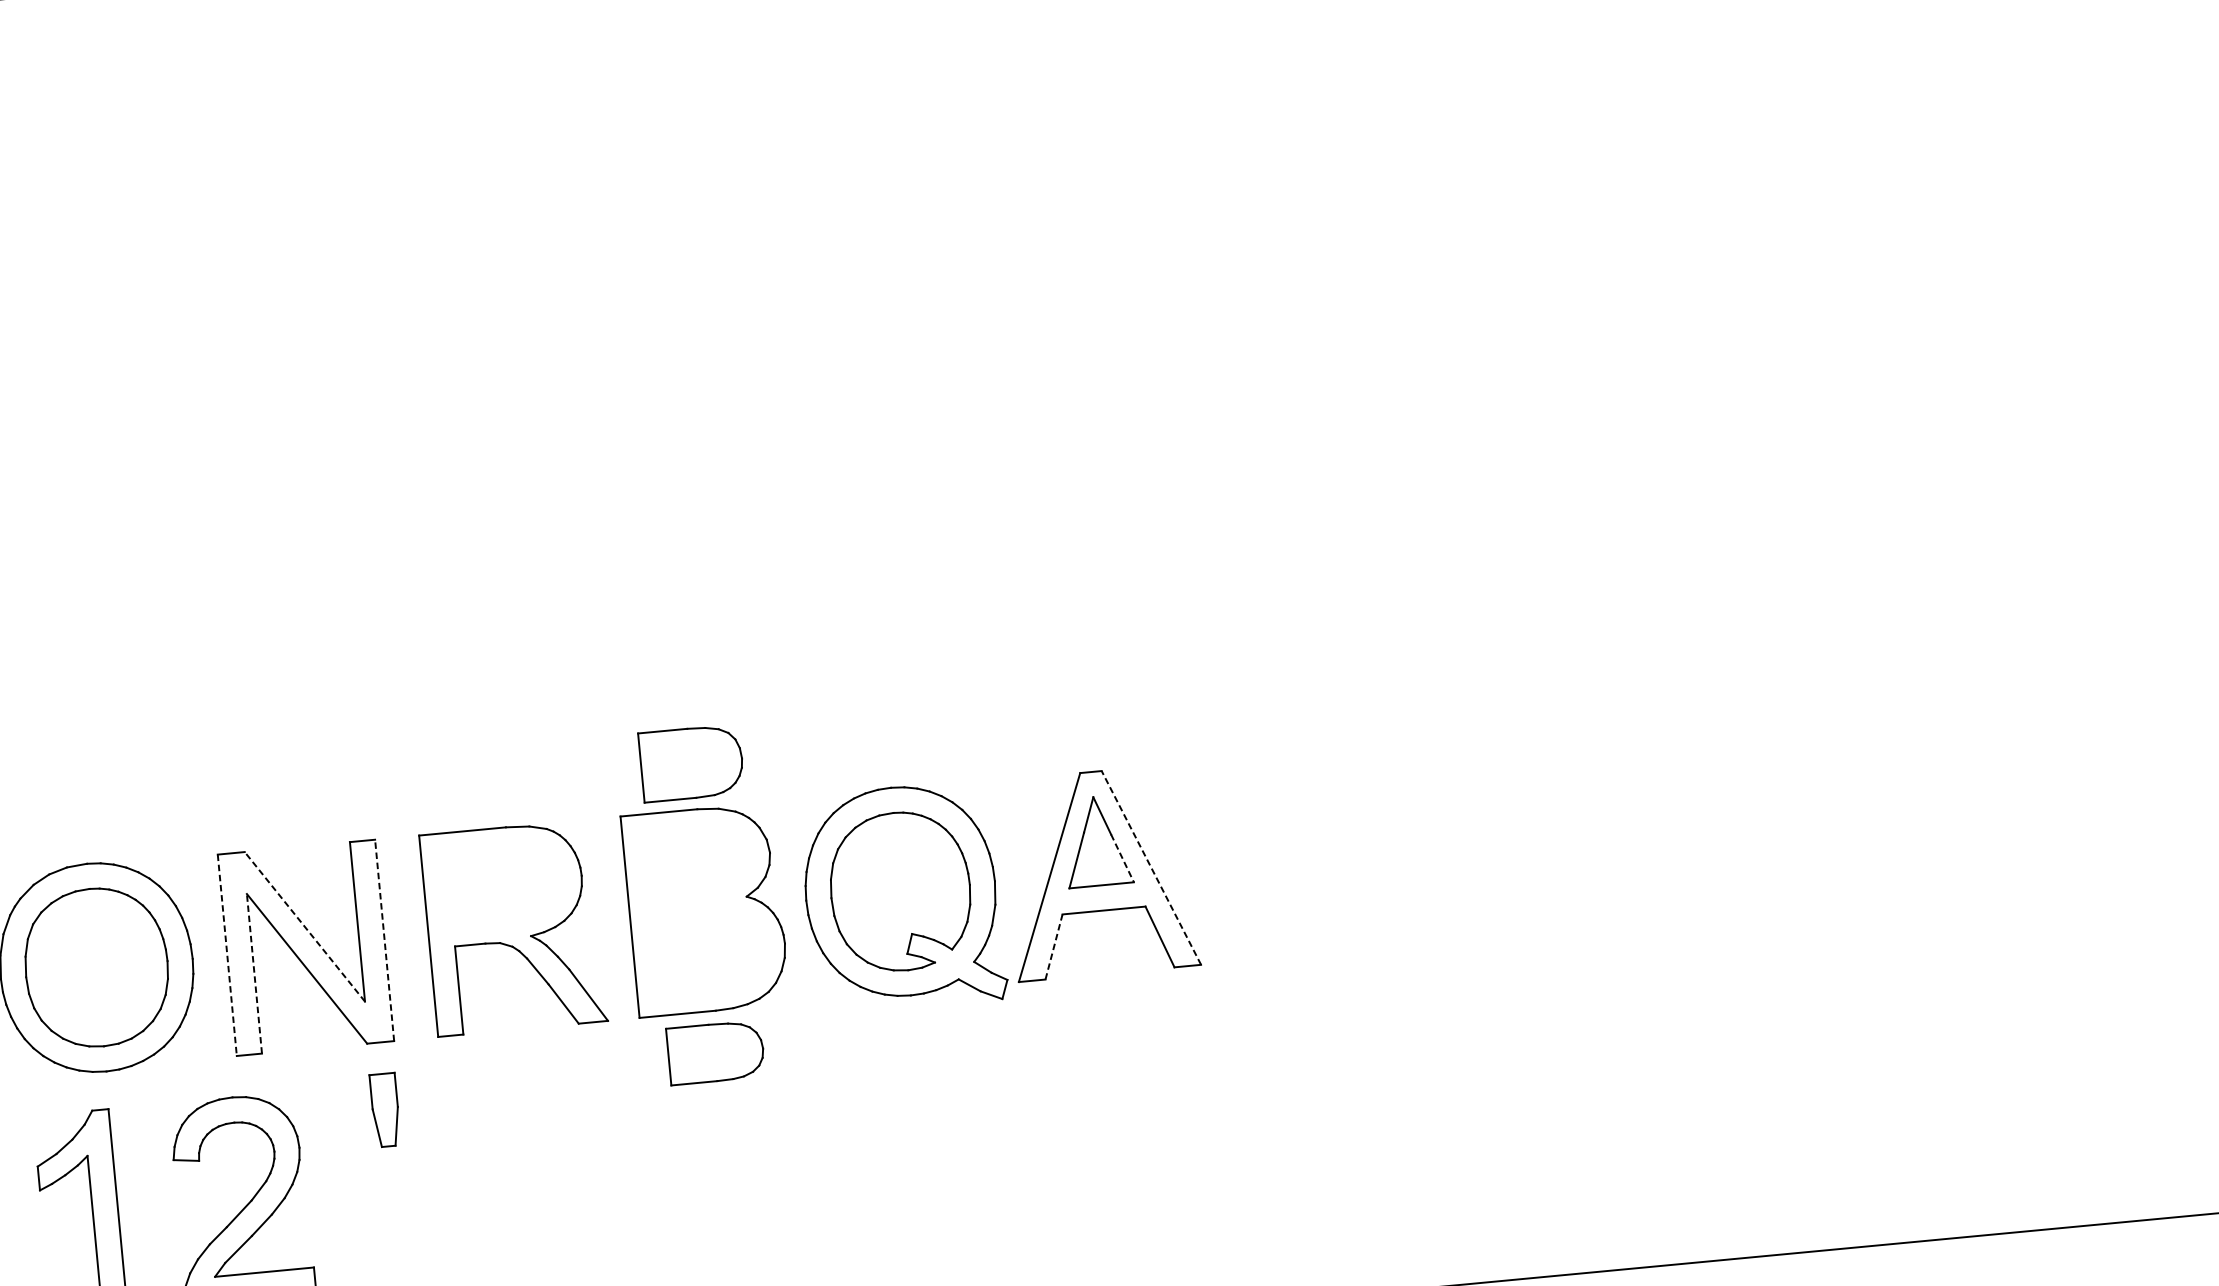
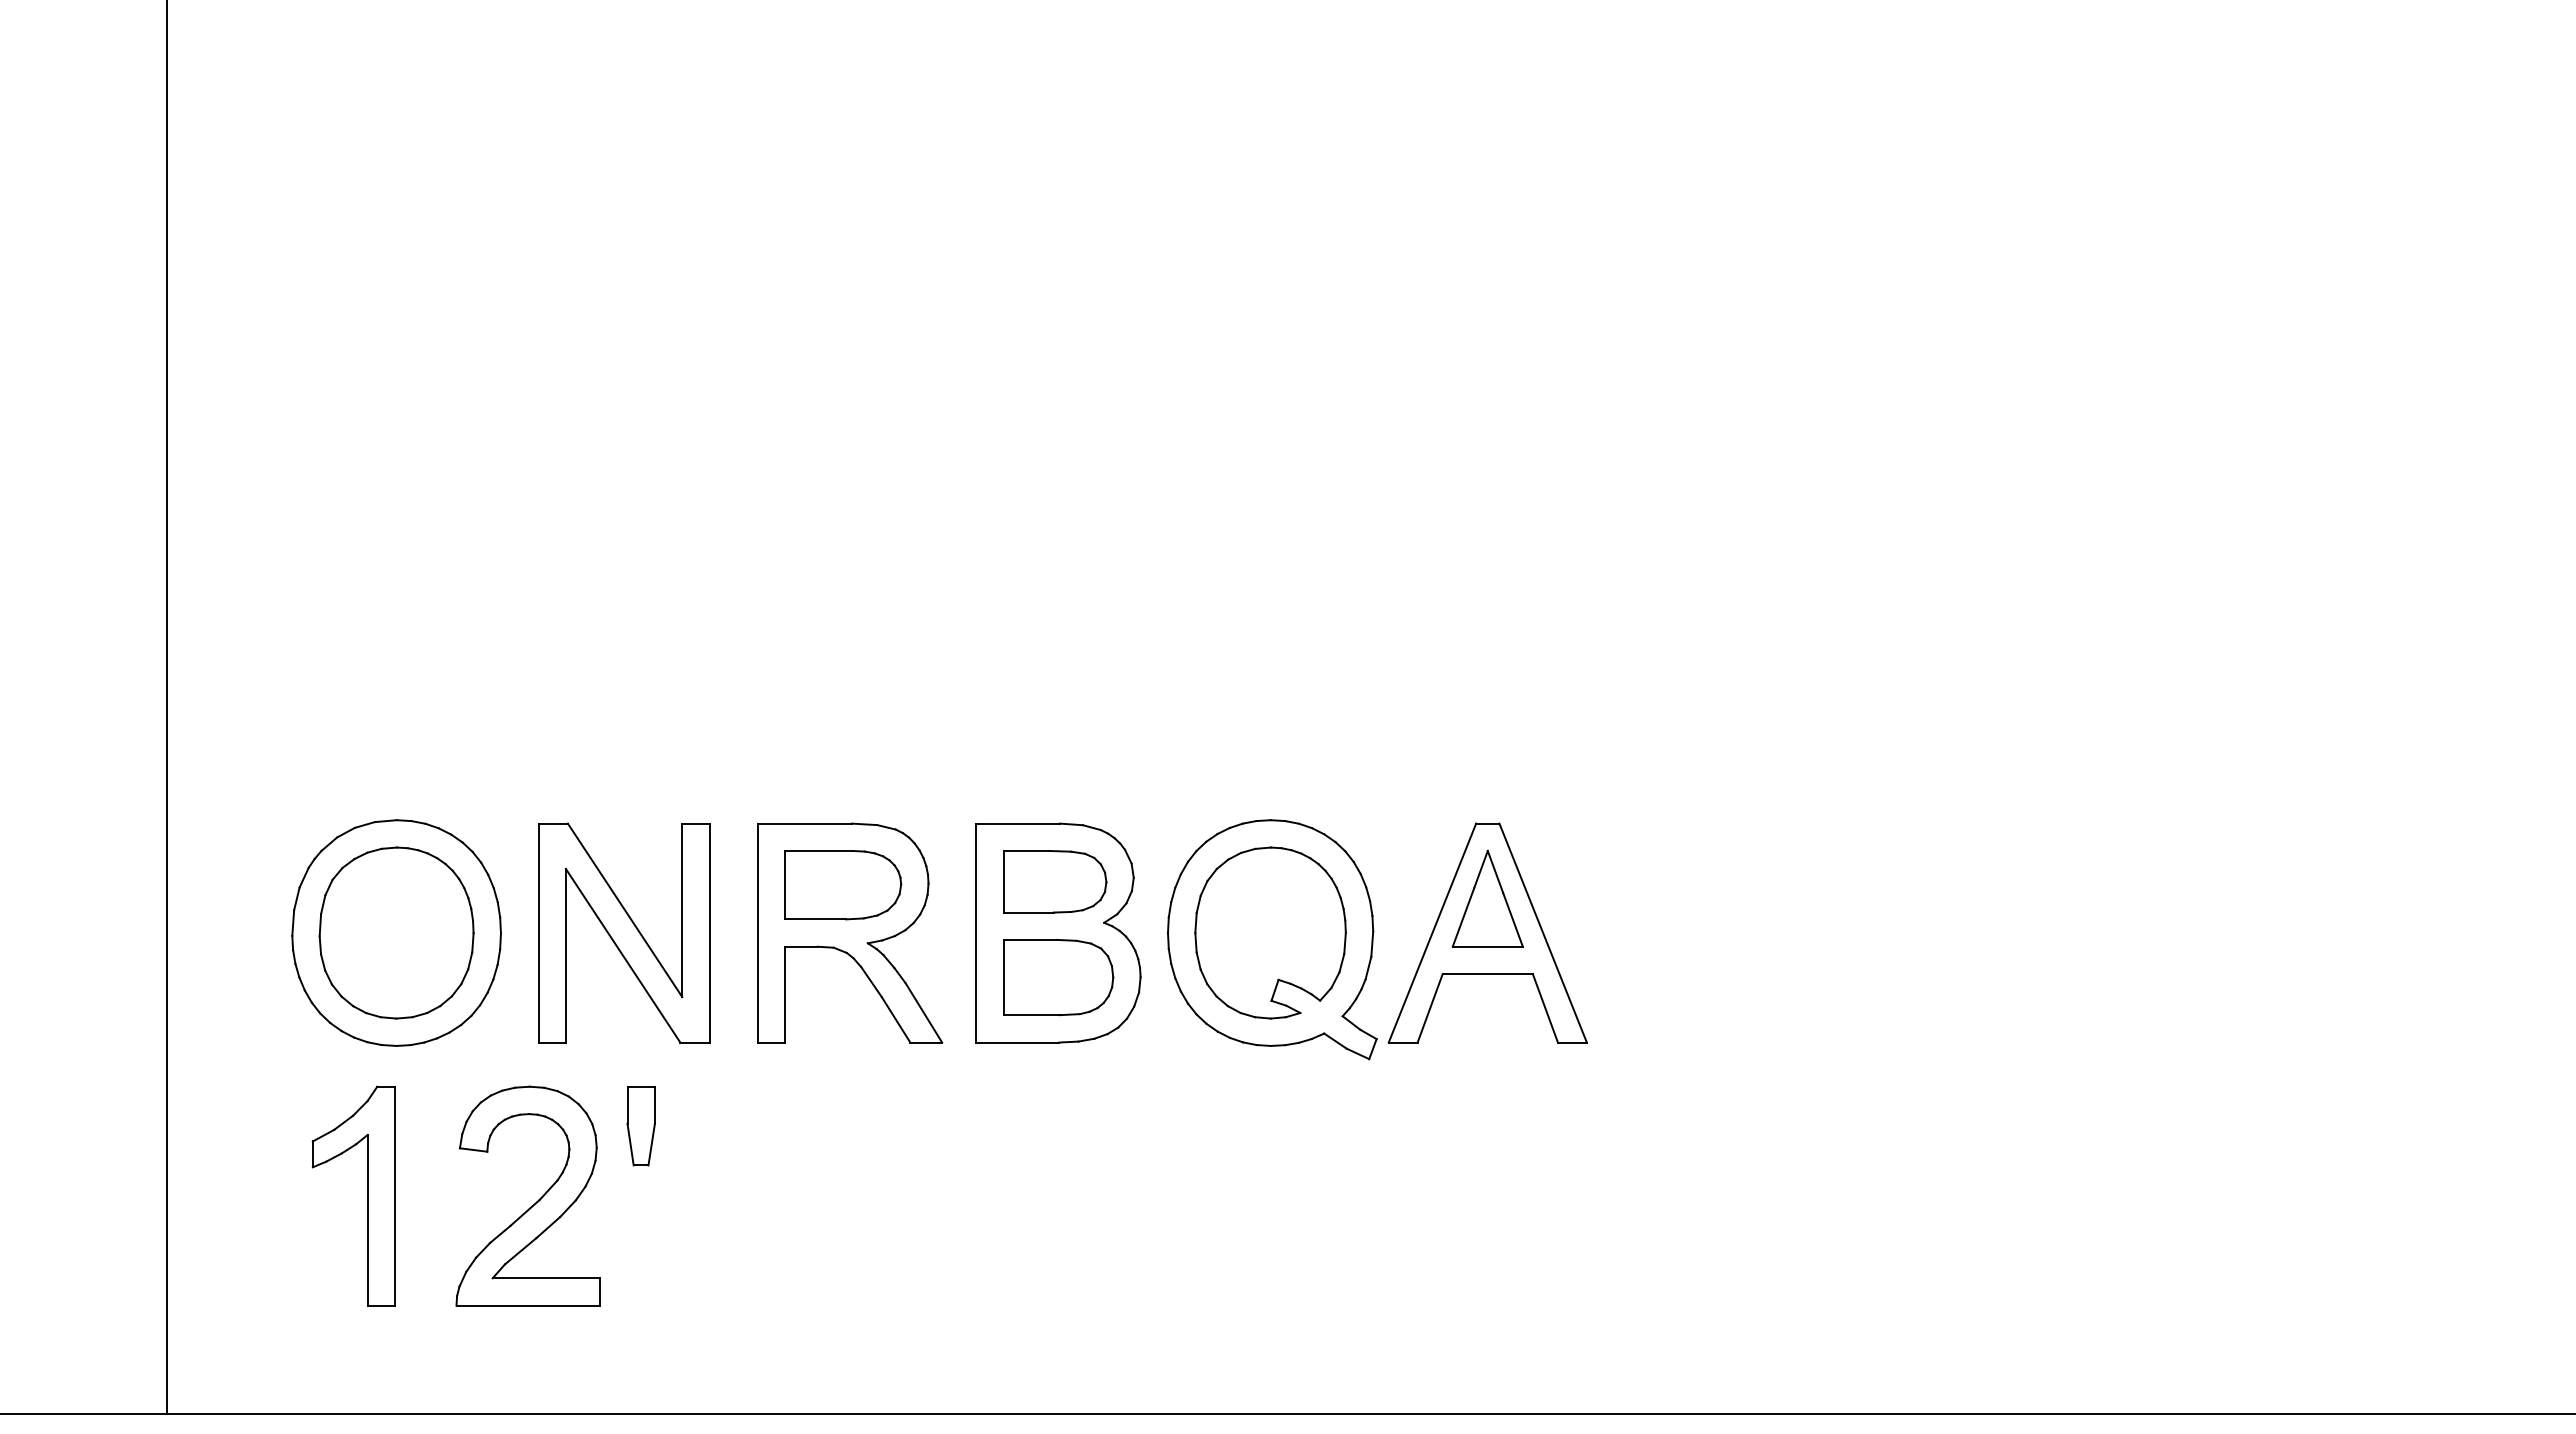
part: (691, 763) -> (1058, 977), moved
line: (1122, 858) -> (1513, 919), dashed -> solid
line: (1151, 868) -> (1543, 933), dashed -> solid
part: (503, 885) -> (843, 885), added
line: (305, 926) -> (625, 910), dashed -> solid
line: (384, 939) -> (709, 932), dashed -> solid
line: (1054, 946) -> (1430, 1007), dashed -> solid
line: (227, 955) -> (538, 933), dashed -> solid
line: (254, 973) -> (565, 955), dashed -> solid
part: (716, 1052) -> (1055, 881), moved
part: (384, 1110) -> (640, 1126), moved

